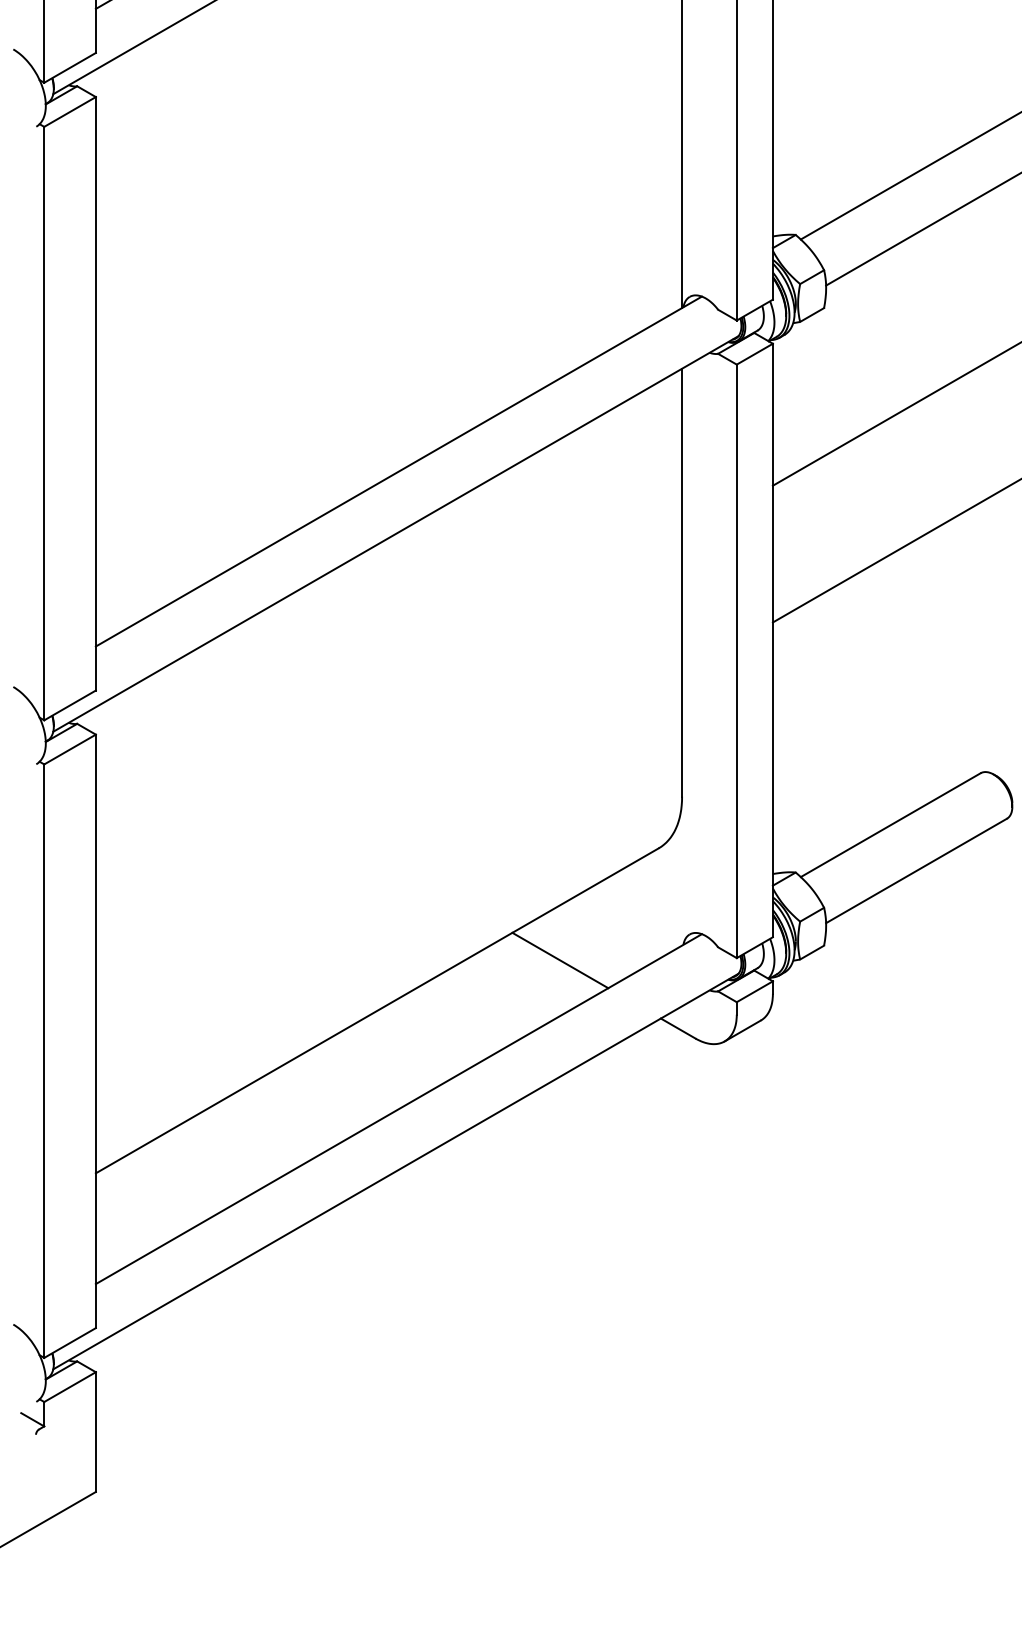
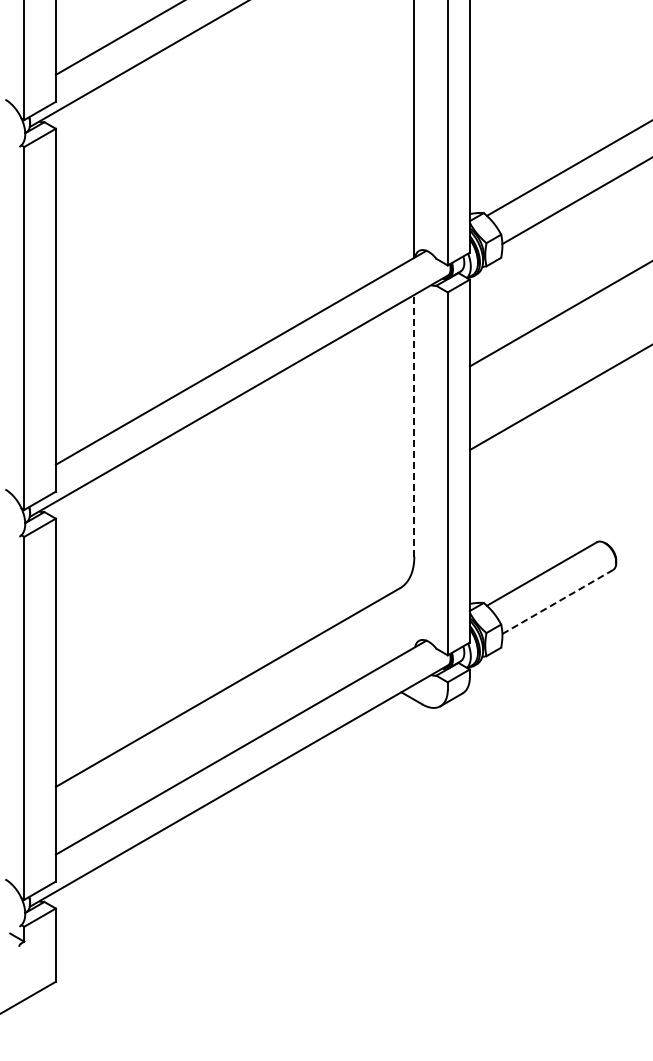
line: (682, 582) -> (414, 425), solid -> dashed
line: (916, 871) -> (557, 602), solid -> dashed
line: (559, 960) -> (339, 656), removed

